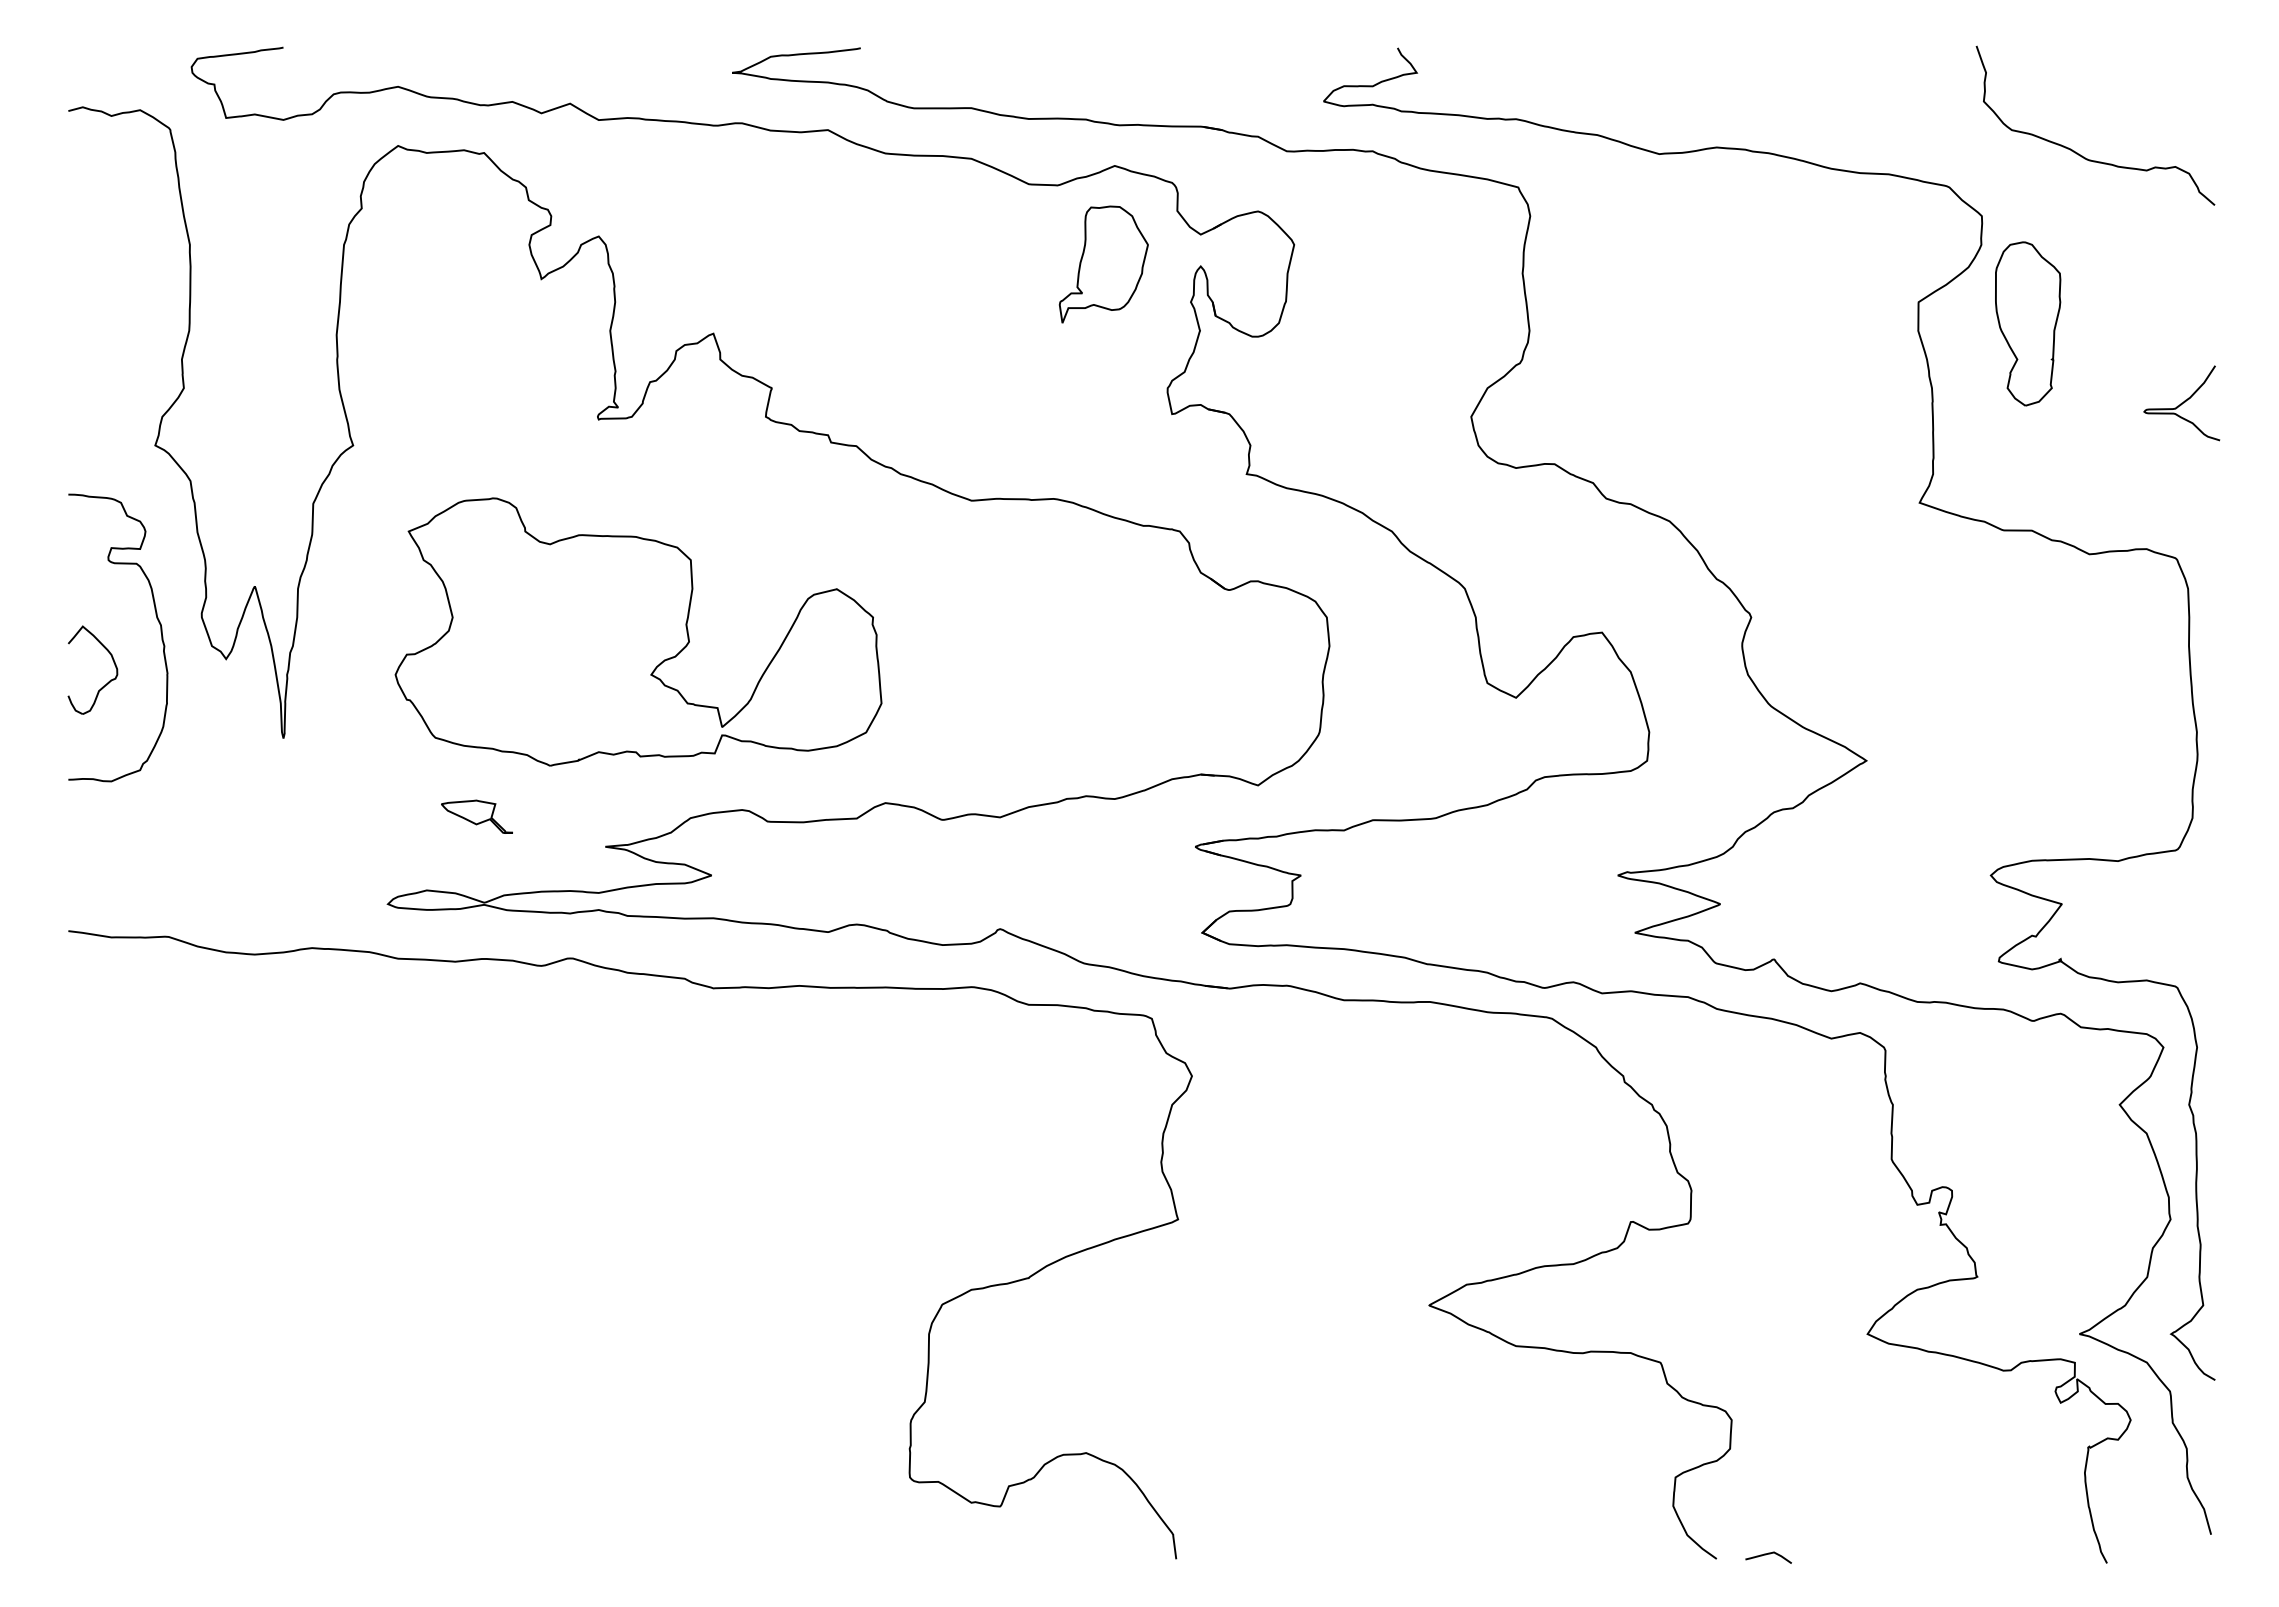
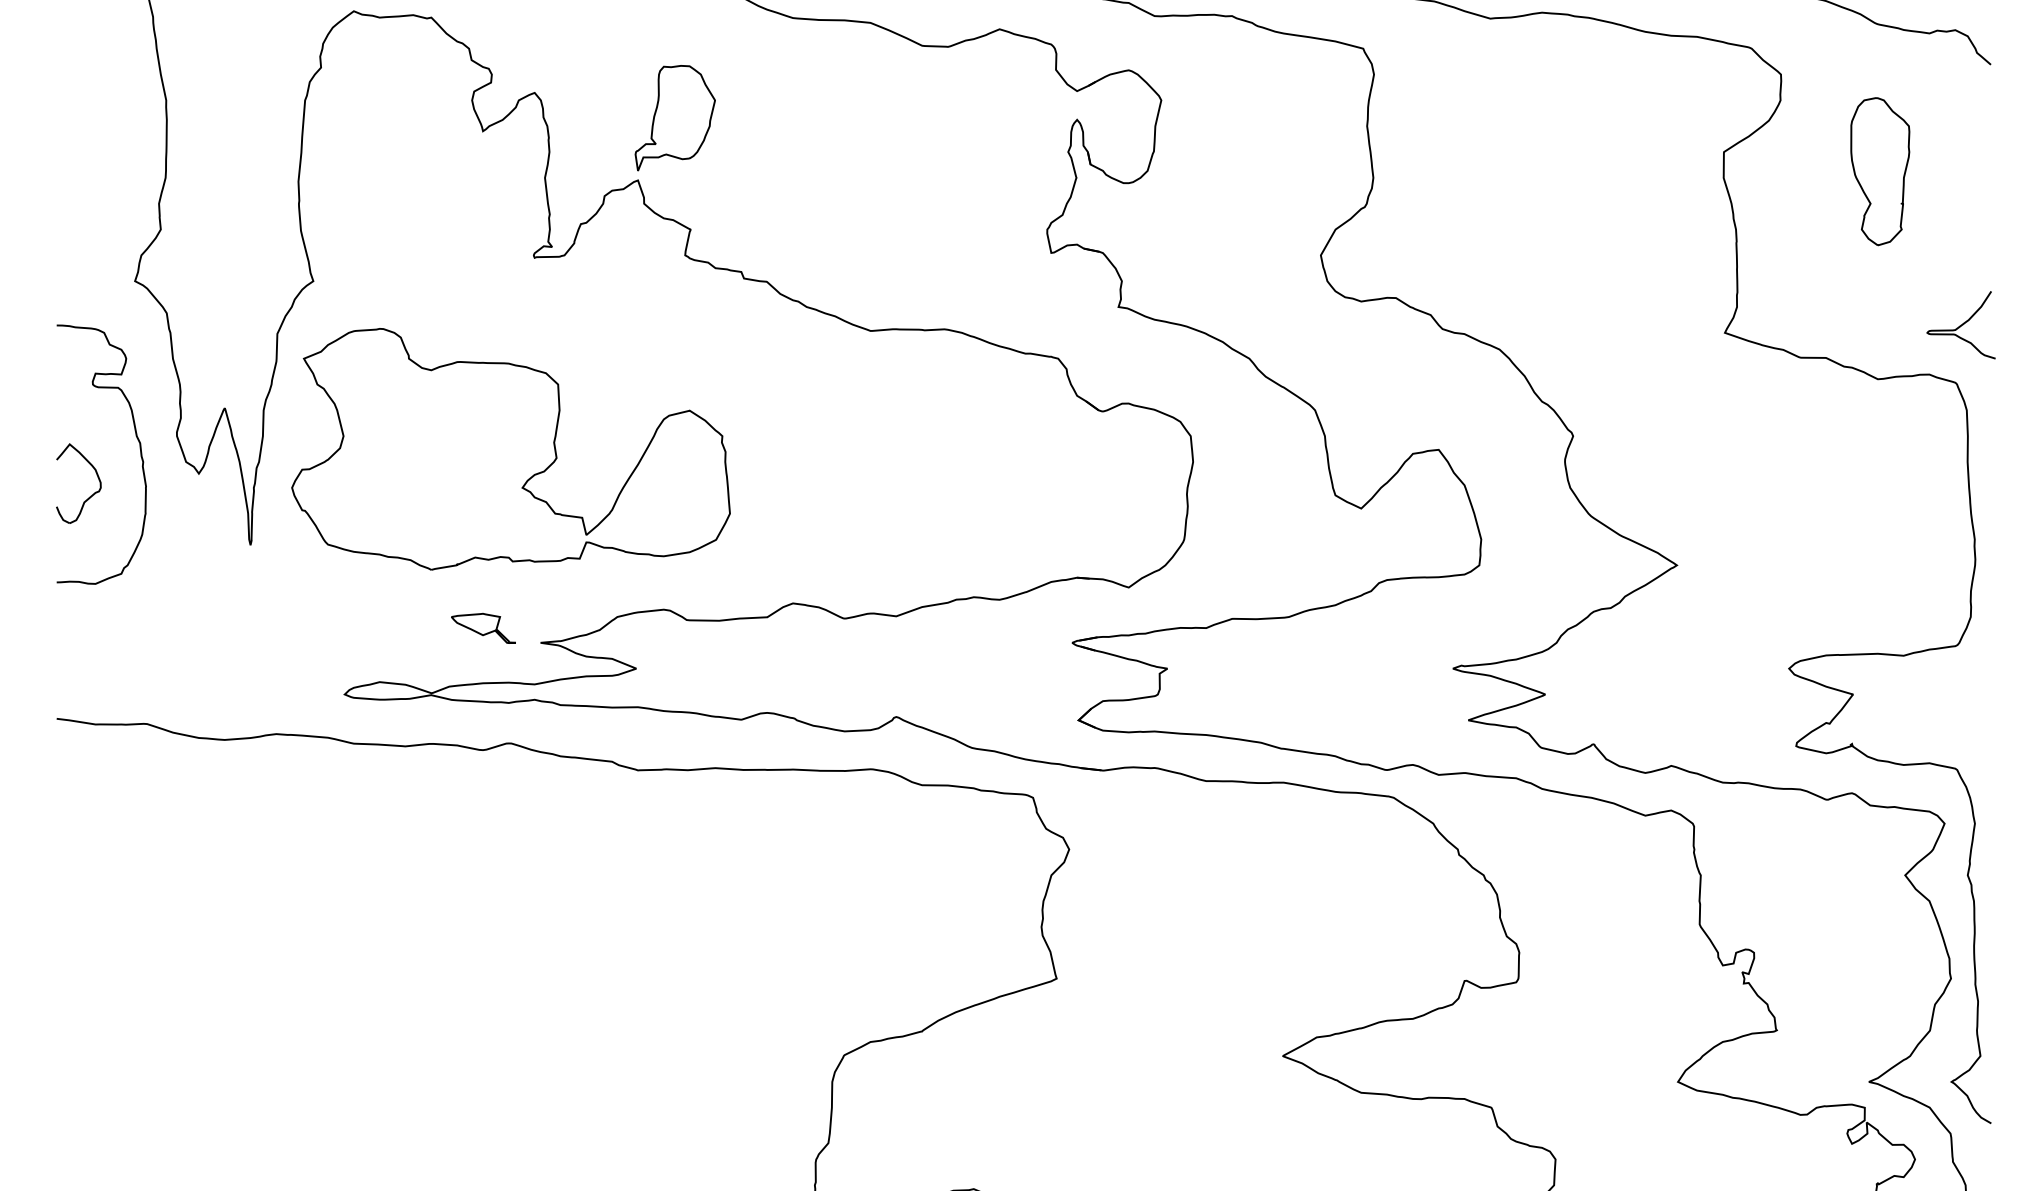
part: (1103, 264) -> (674, 118), moved
part: (2028, 323) -> (1880, 171), moved
curve: (2181, 403) -> (1960, 325), moved
part: (638, 631) -> (510, 448), moved
part: (476, 816) -> (483, 628), moved

